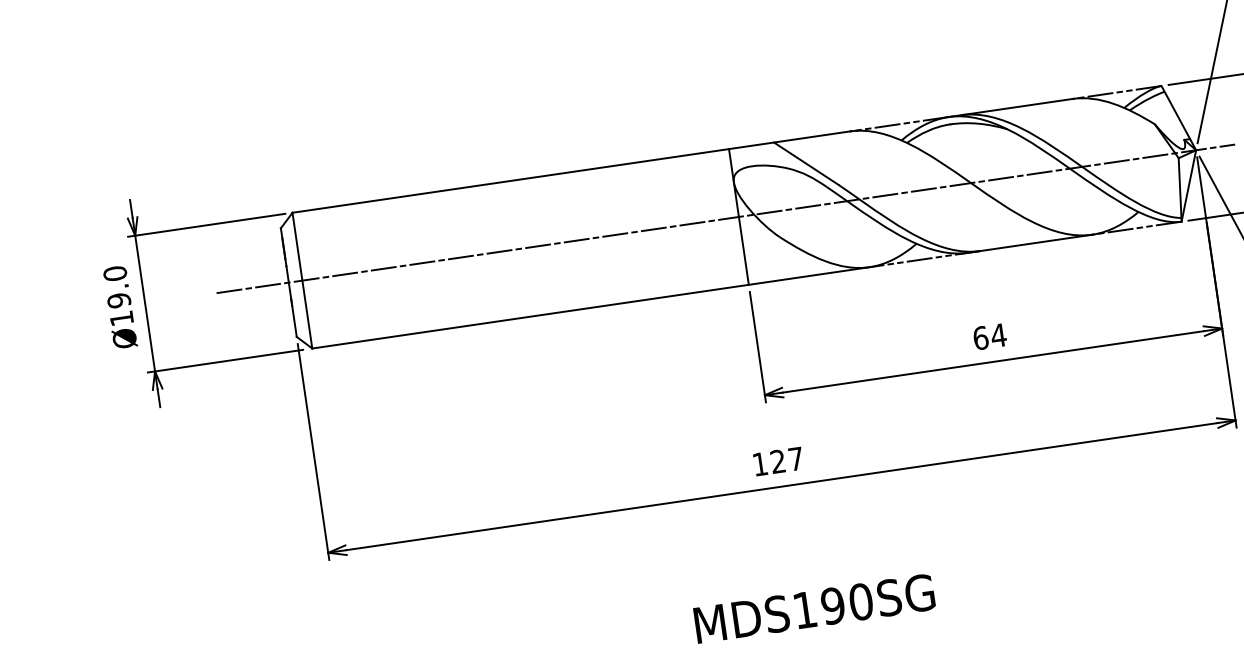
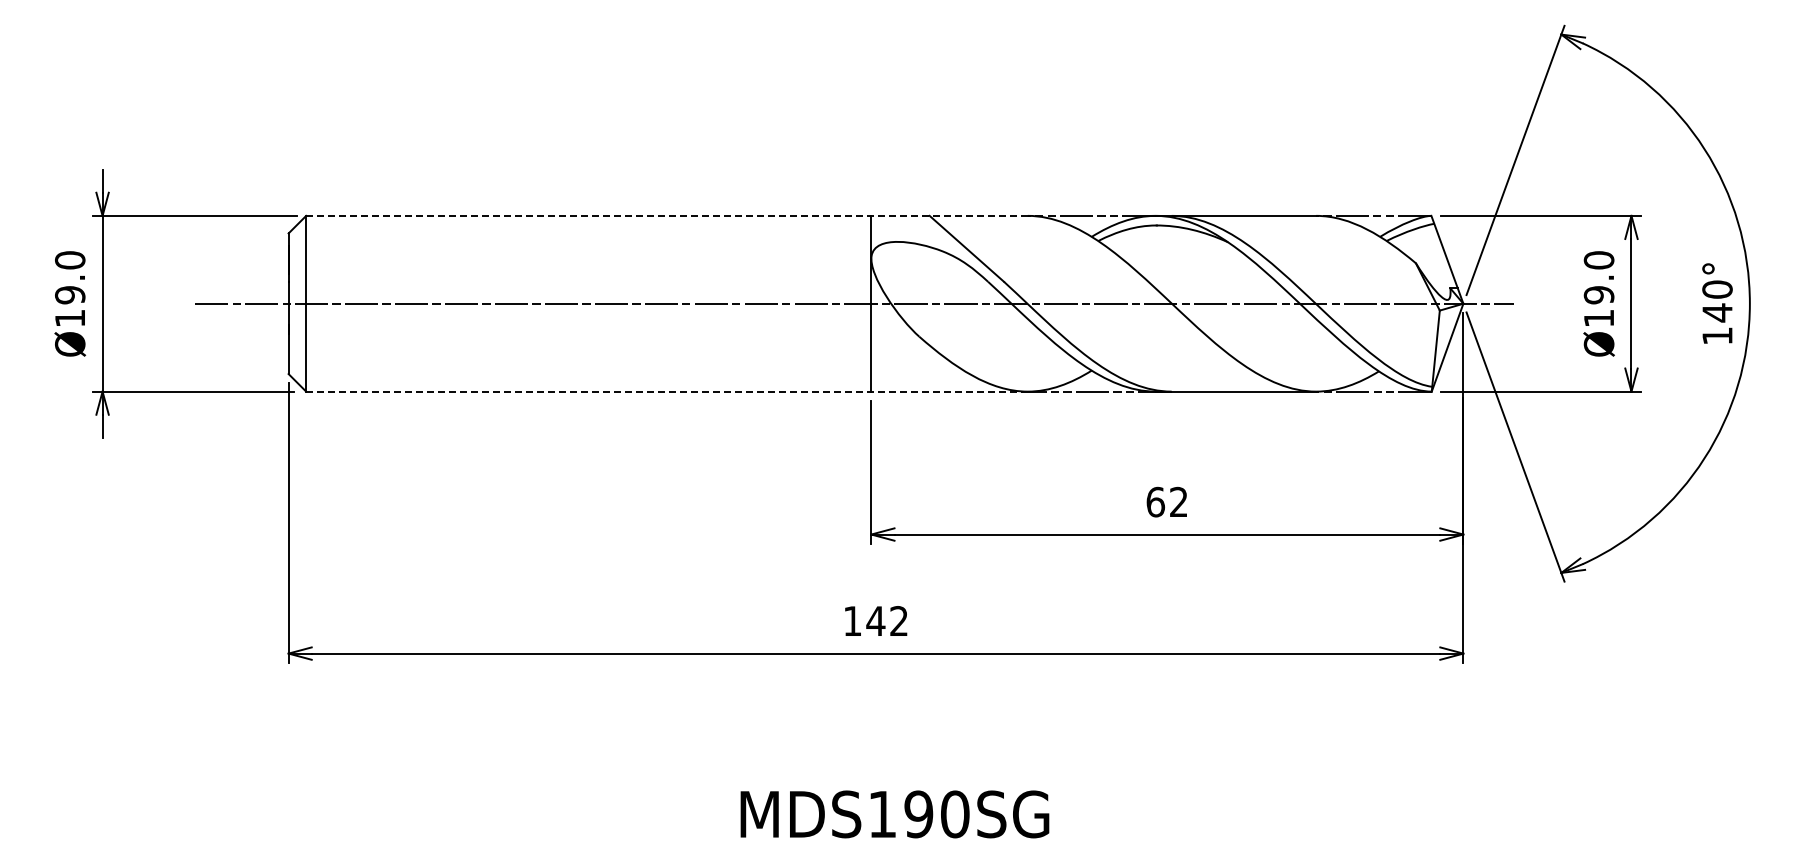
line: (571, 171) -> (667, 215), solid -> dashed
line: (591, 307) -> (667, 391), solid -> dashed
text: (998, 335) -> (1178, 501), 64 -> 62
text: (786, 459) -> (886, 620), 127 -> 142

